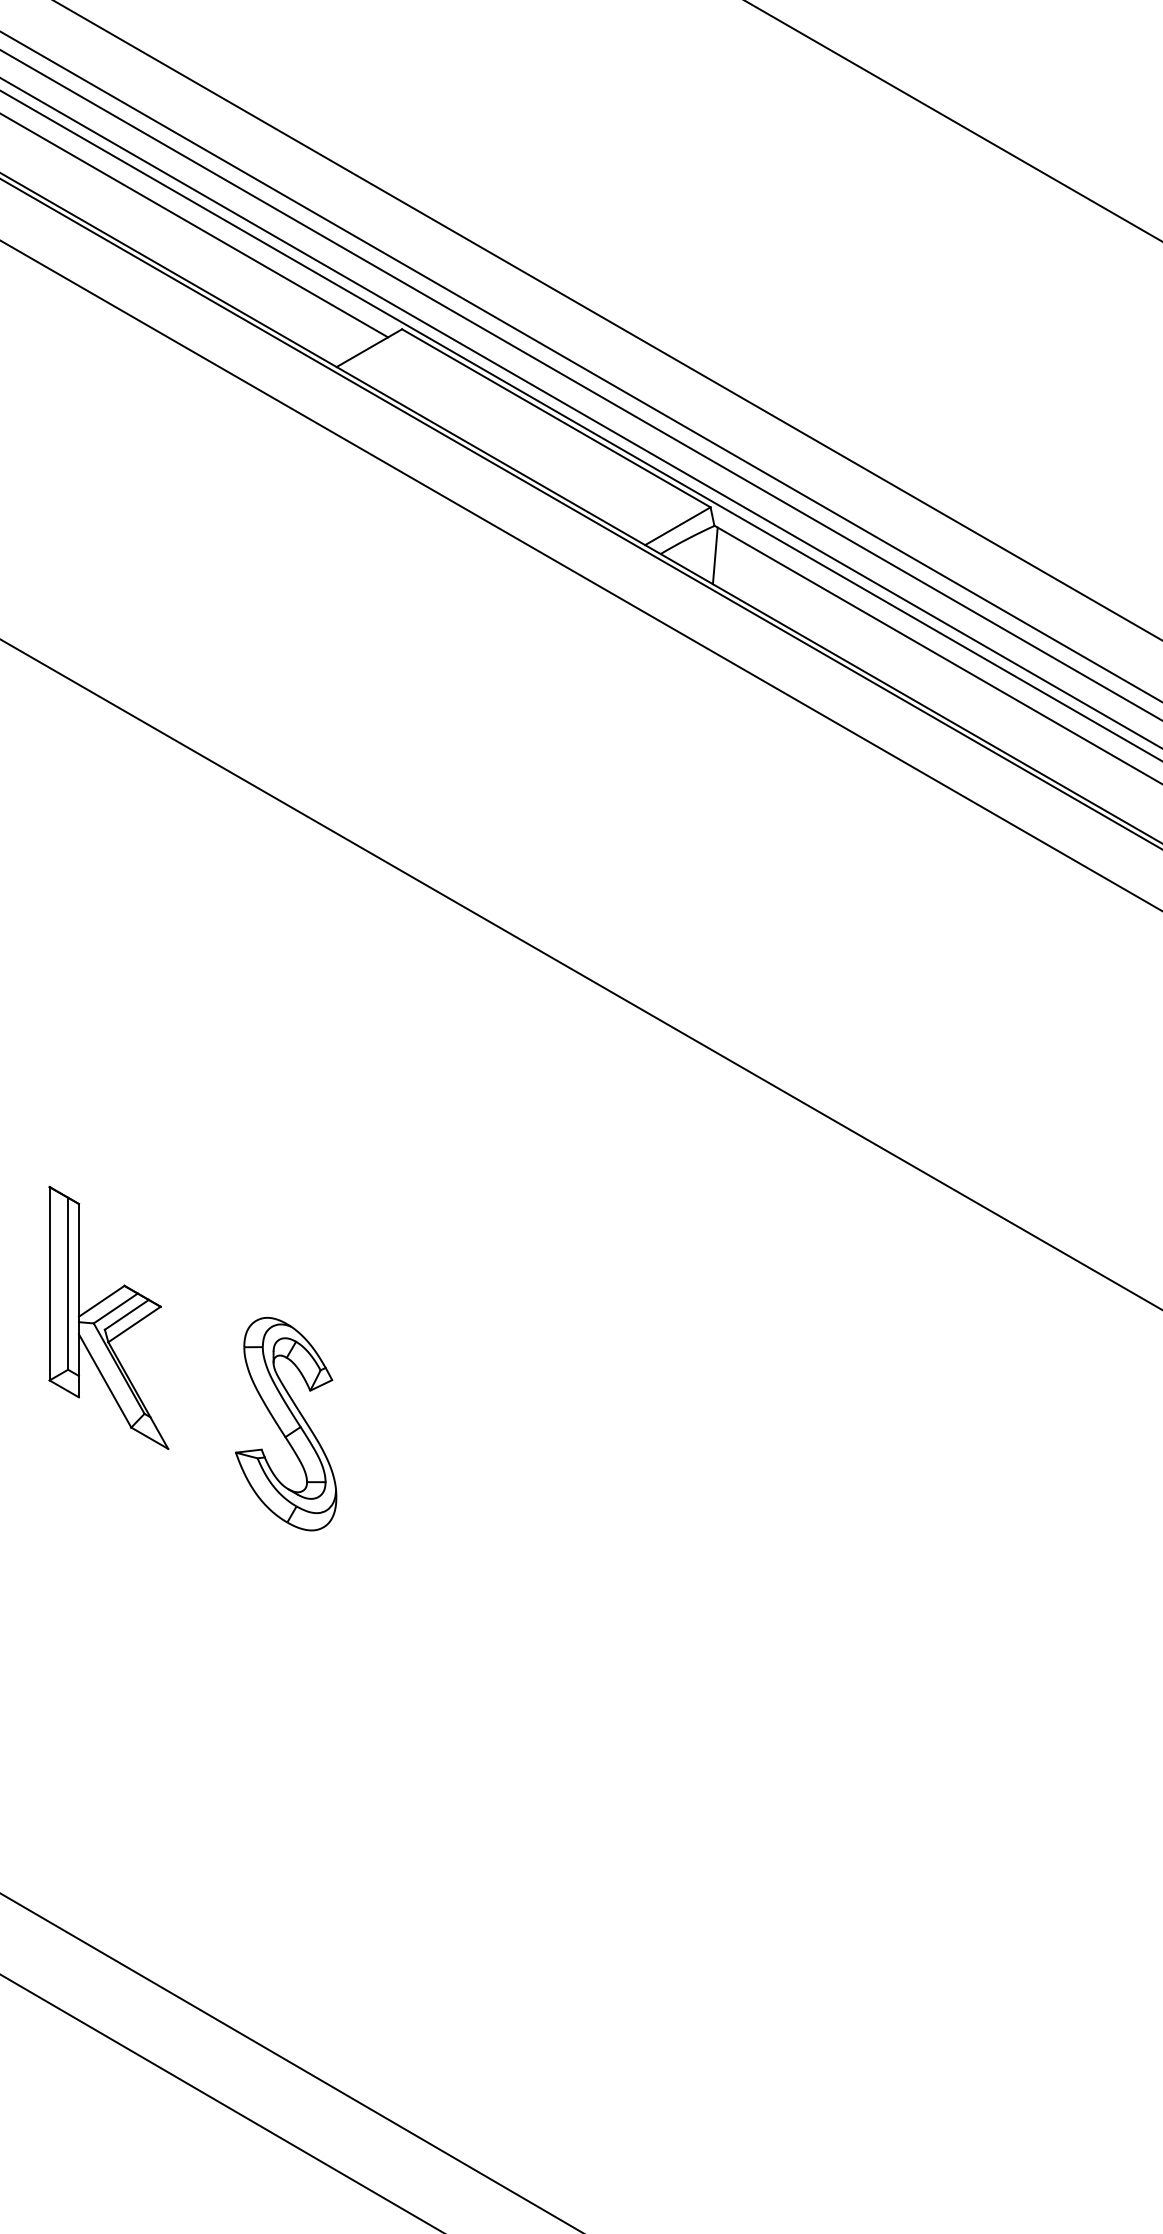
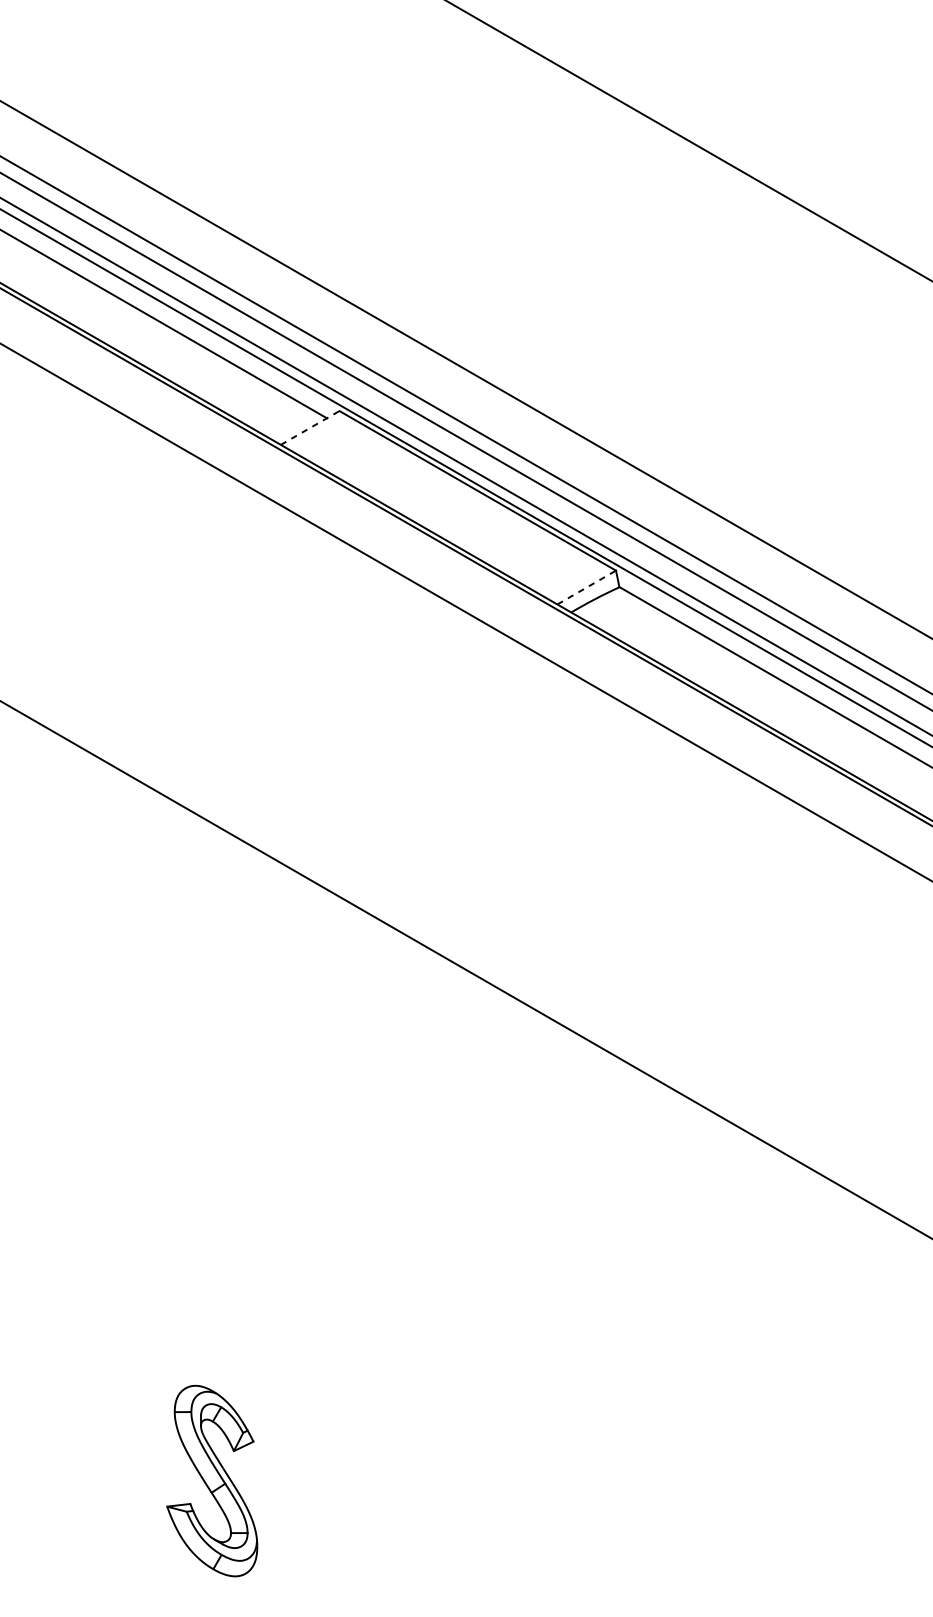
line: (369, 348) -> (310, 428), solid -> dashed
line: (677, 526) -> (586, 587), solid -> dashed
line: (714, 555) -> (619, 613), removed
part: (108, 1317) -> (76, 1296), removed
part: (286, 1424) -> (212, 1481), moved

